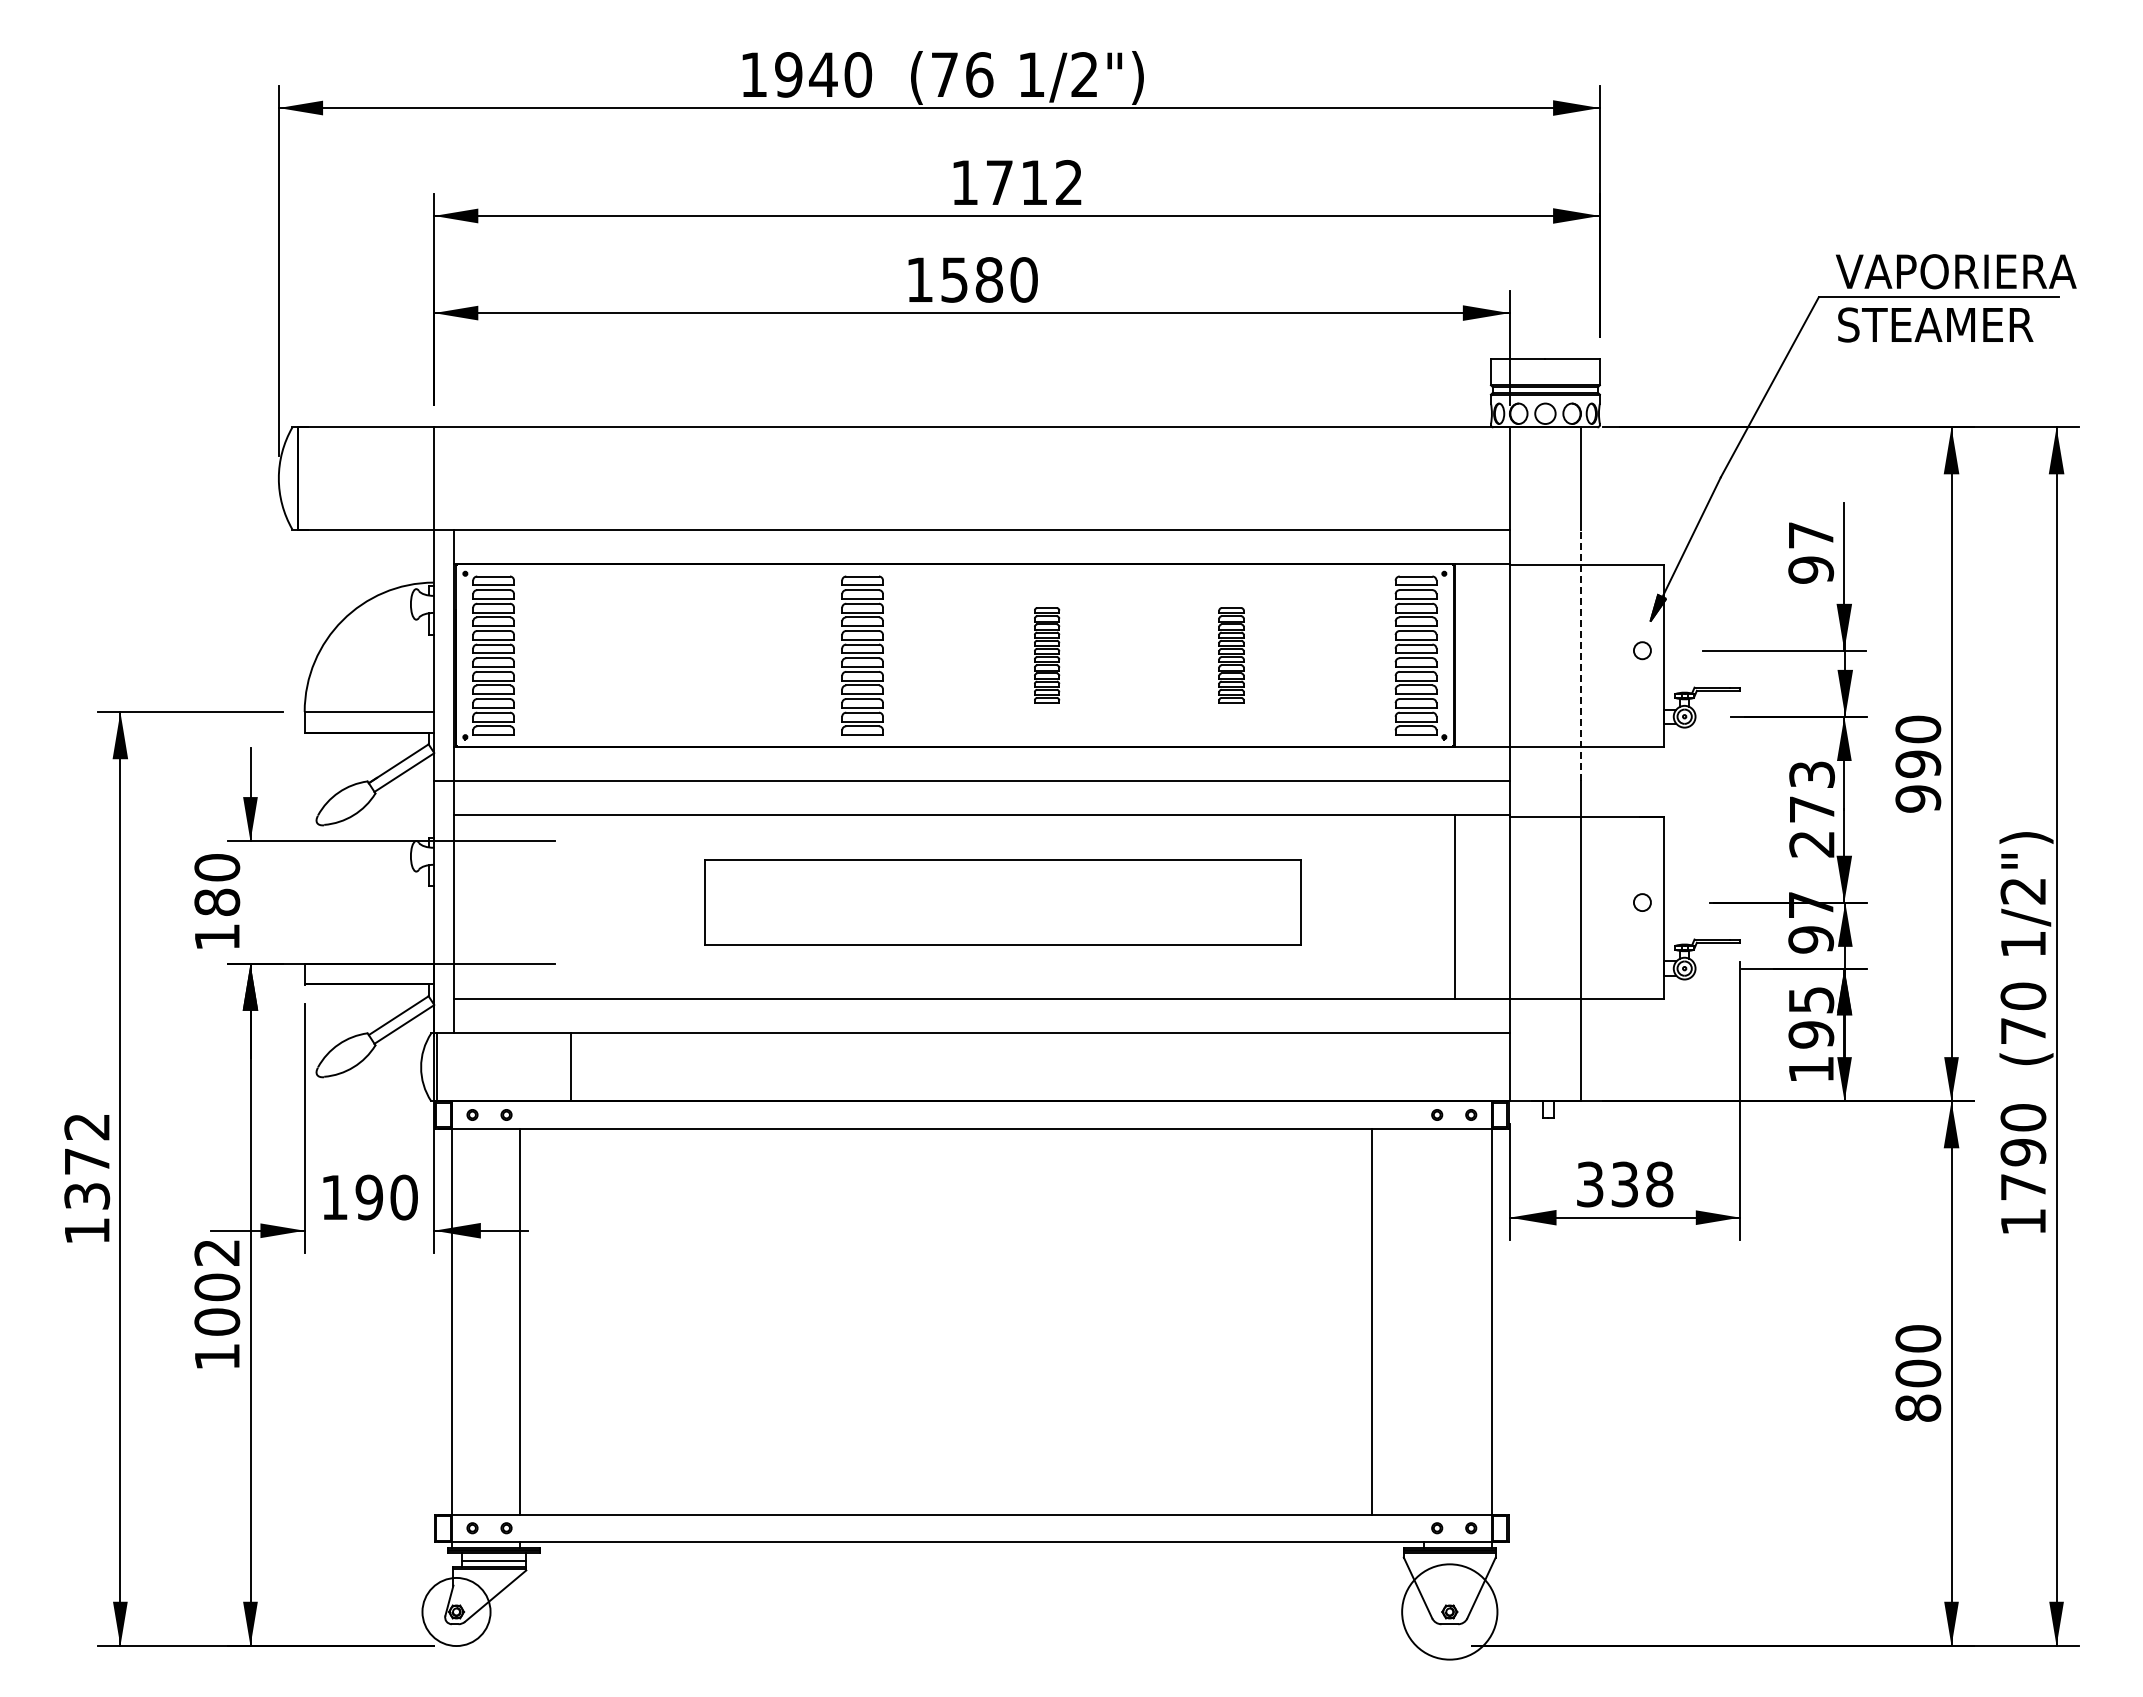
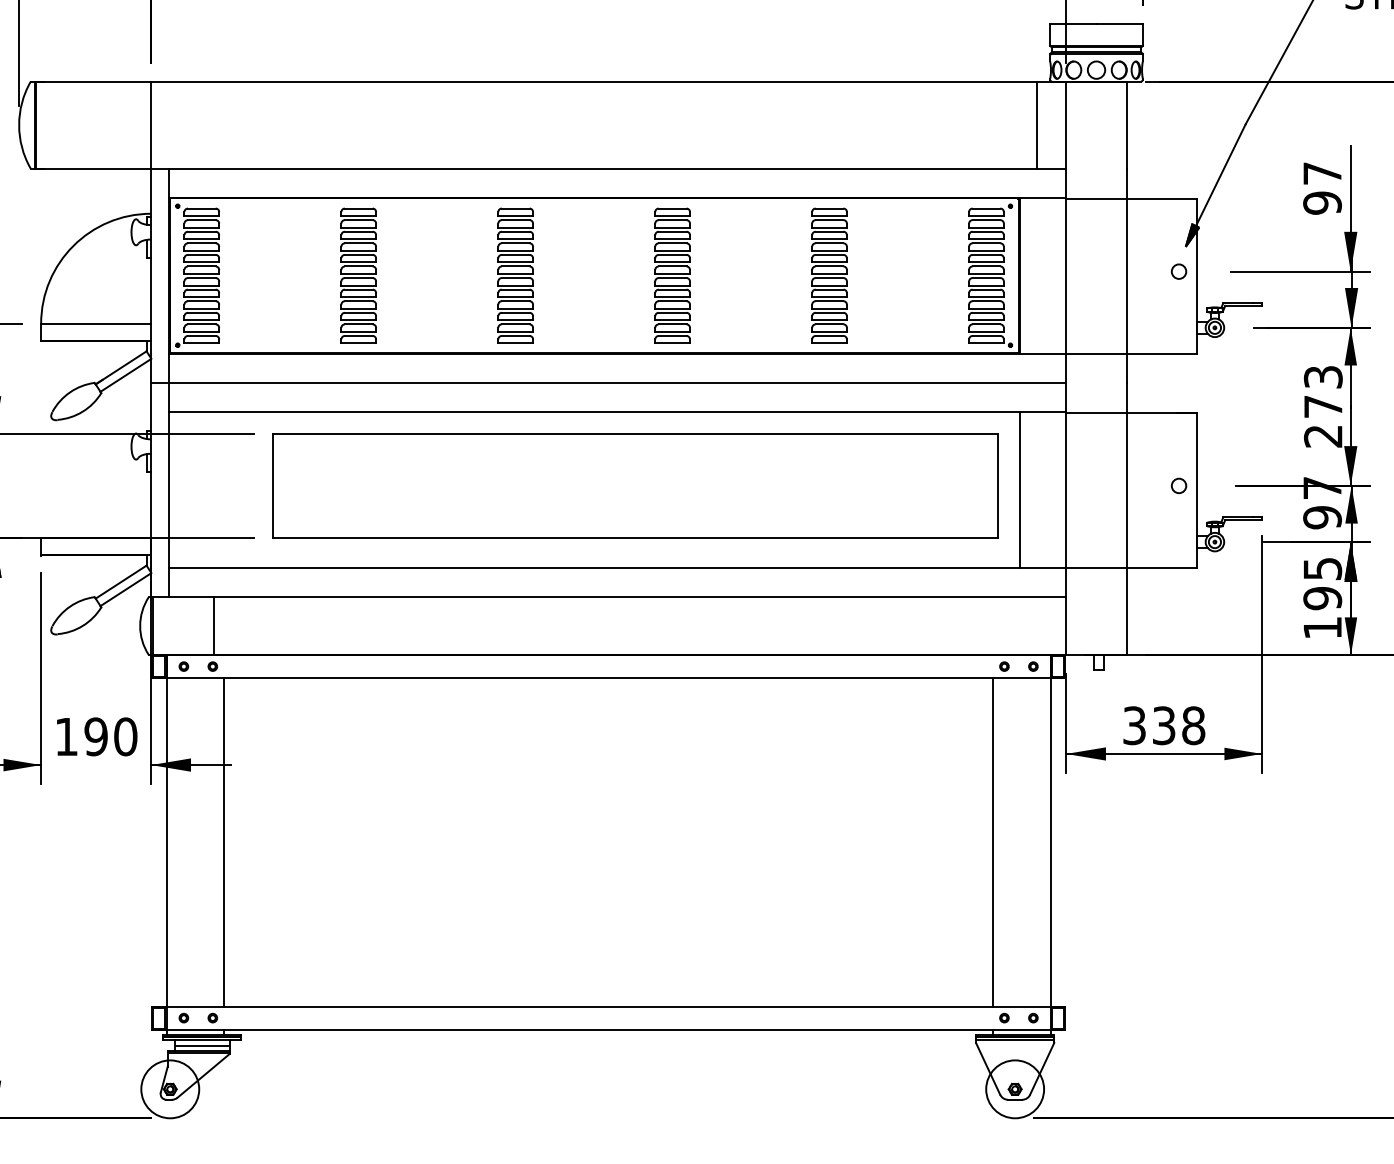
line: (1475, 478) -> (1037, 125), added
part: (677, 655) -> (358, 275), added
part: (1046, 655) -> (672, 275), size x1.67
part: (1231, 655) -> (829, 275), size x1.67
line: (1581, 655) -> (1127, 275), dashed -> solid
part: (1002, 902) -> (634, 485), size x1.43
line: (570, 1067) -> (213, 626), moved
line: (1371, 1321) -> (992, 842), moved
circle: (1449, 1611) -> (1014, 1088), size x0.71

